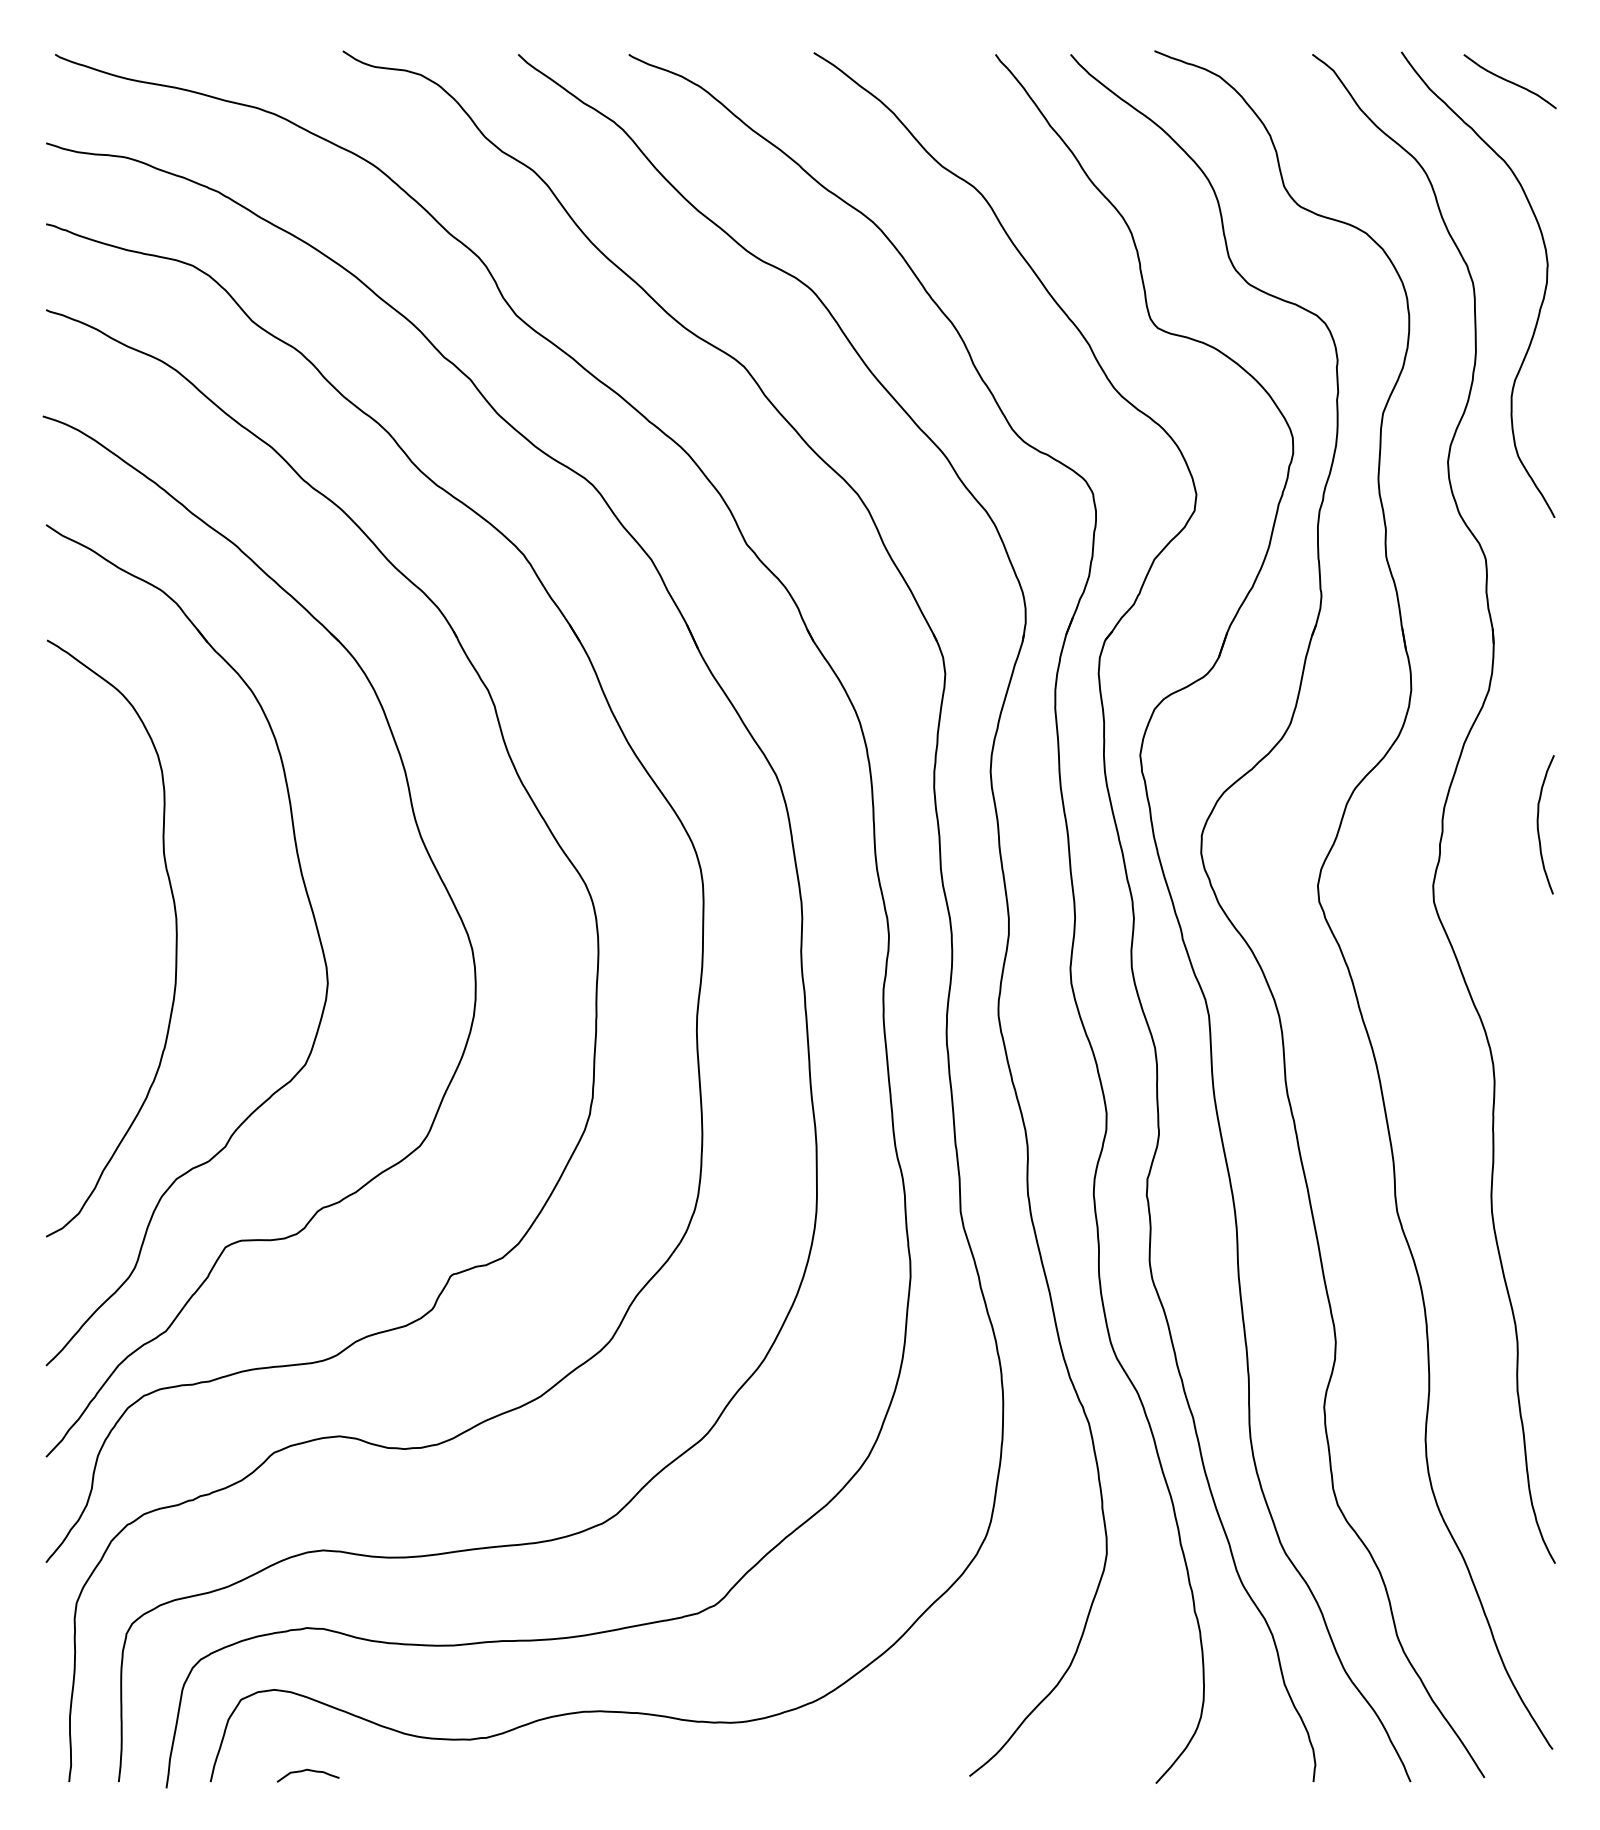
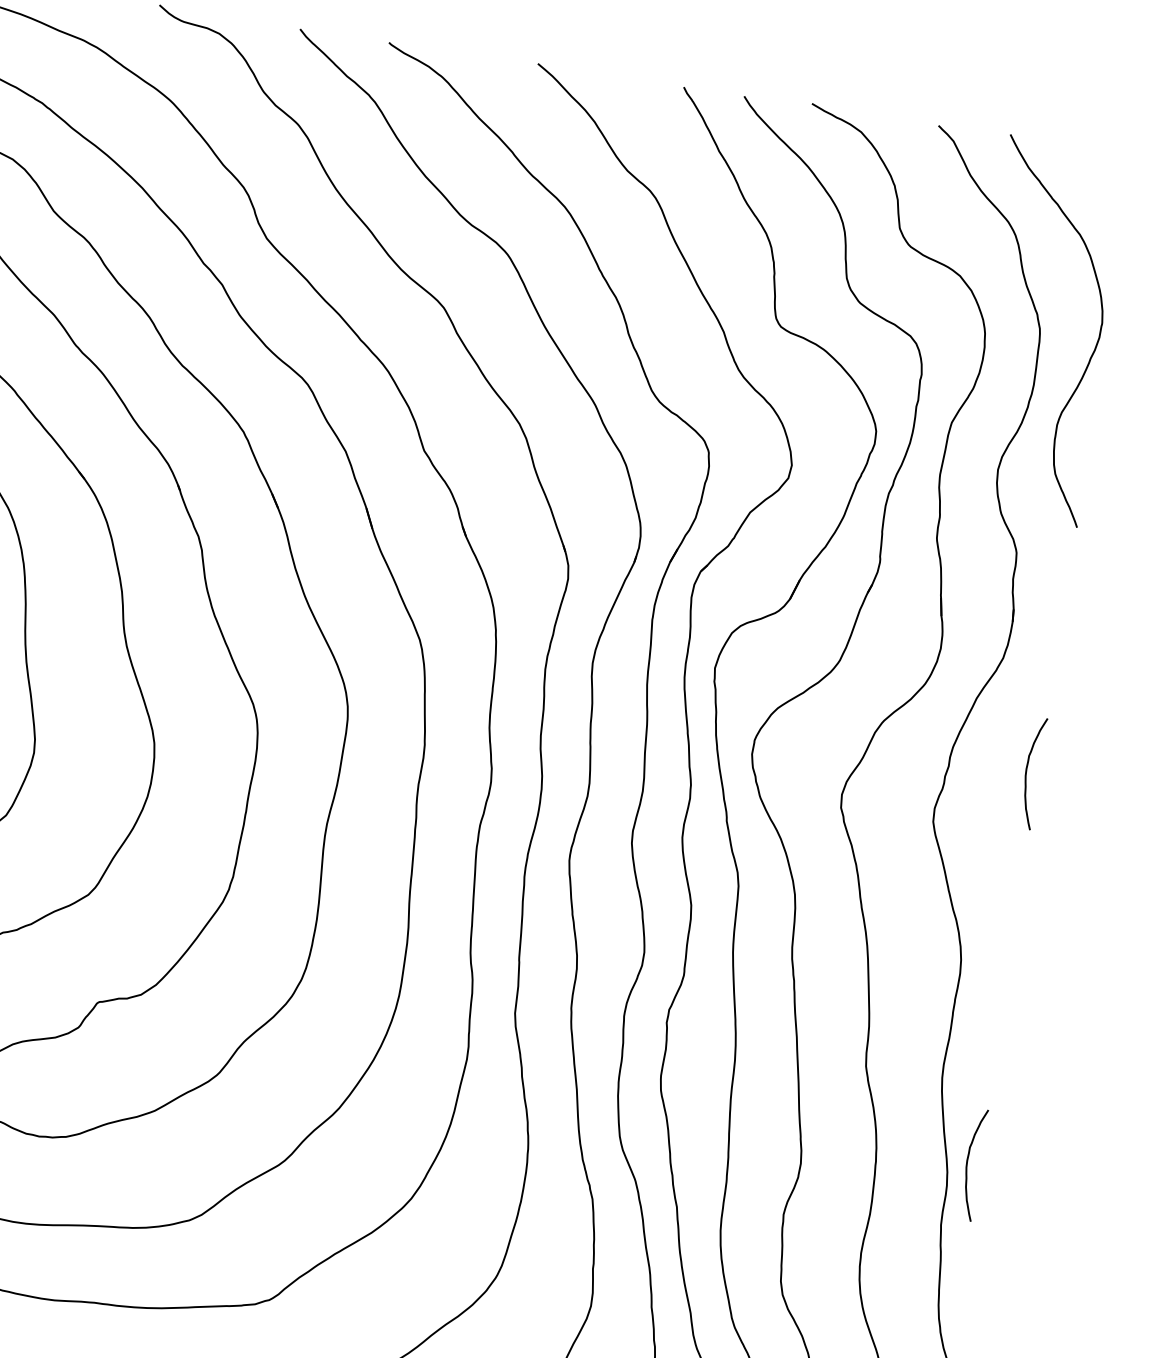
curve: (1509, 81) -> (1093, 171), removed
curve: (1538, 1311) -> (967, 1163), added

